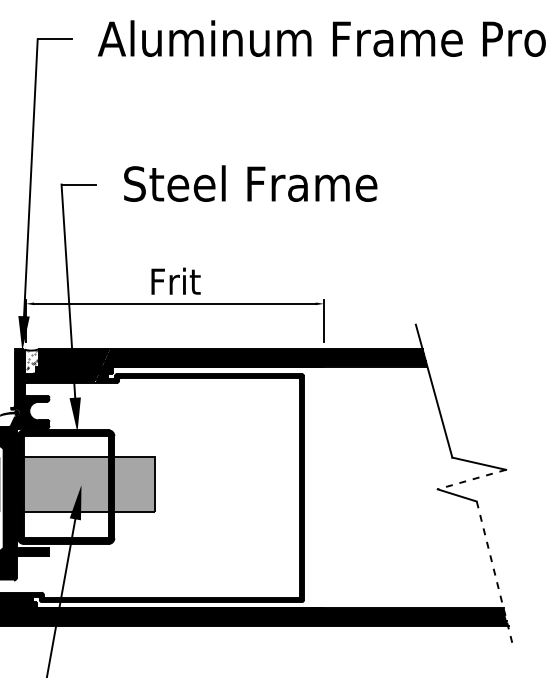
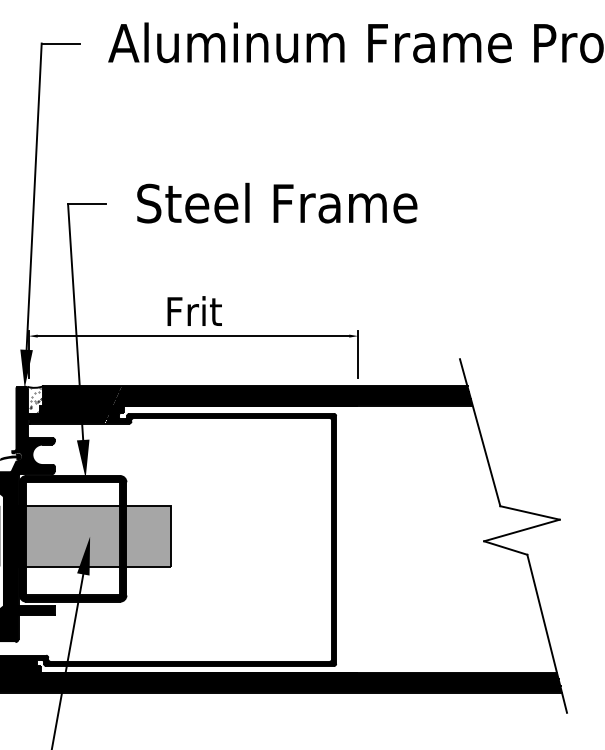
line: (471, 479) -> (521, 530), dashed -> solid
line: (495, 573) -> (547, 634), dashed -> solid

